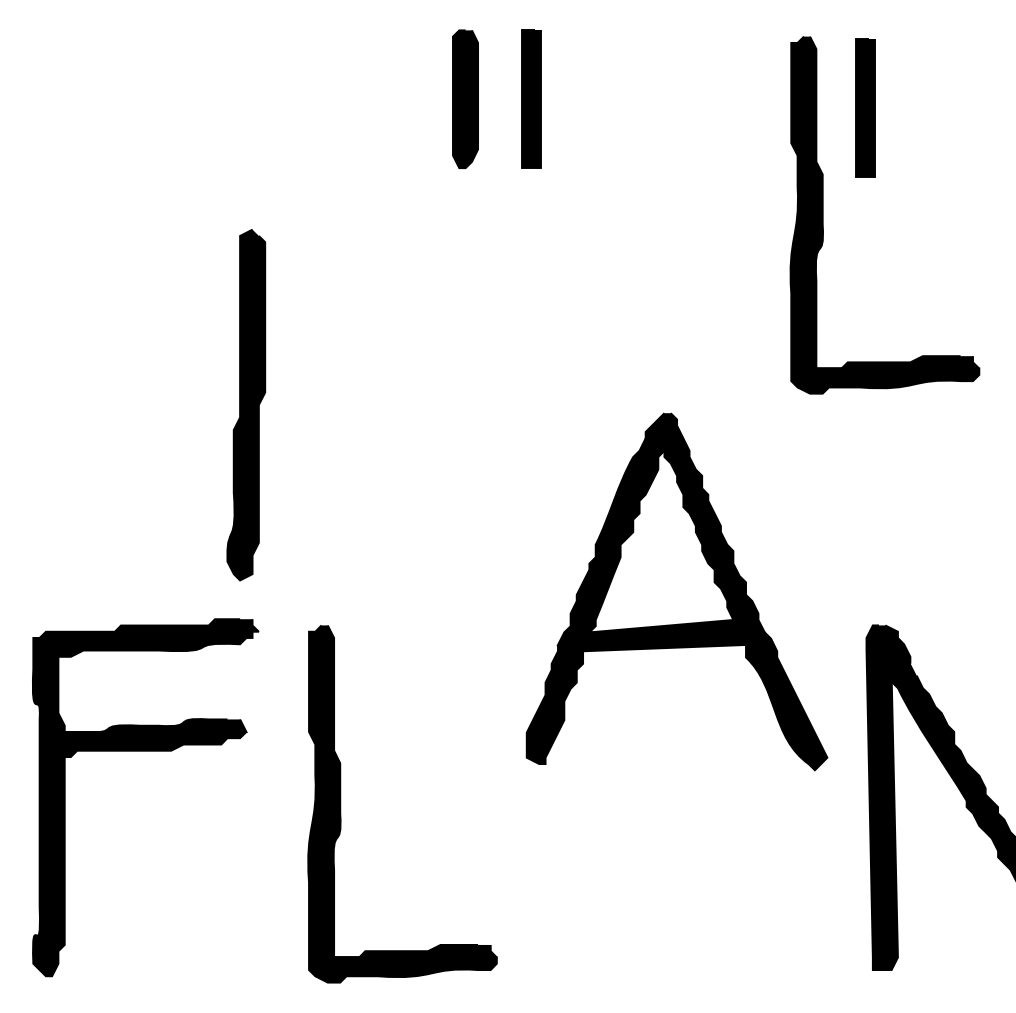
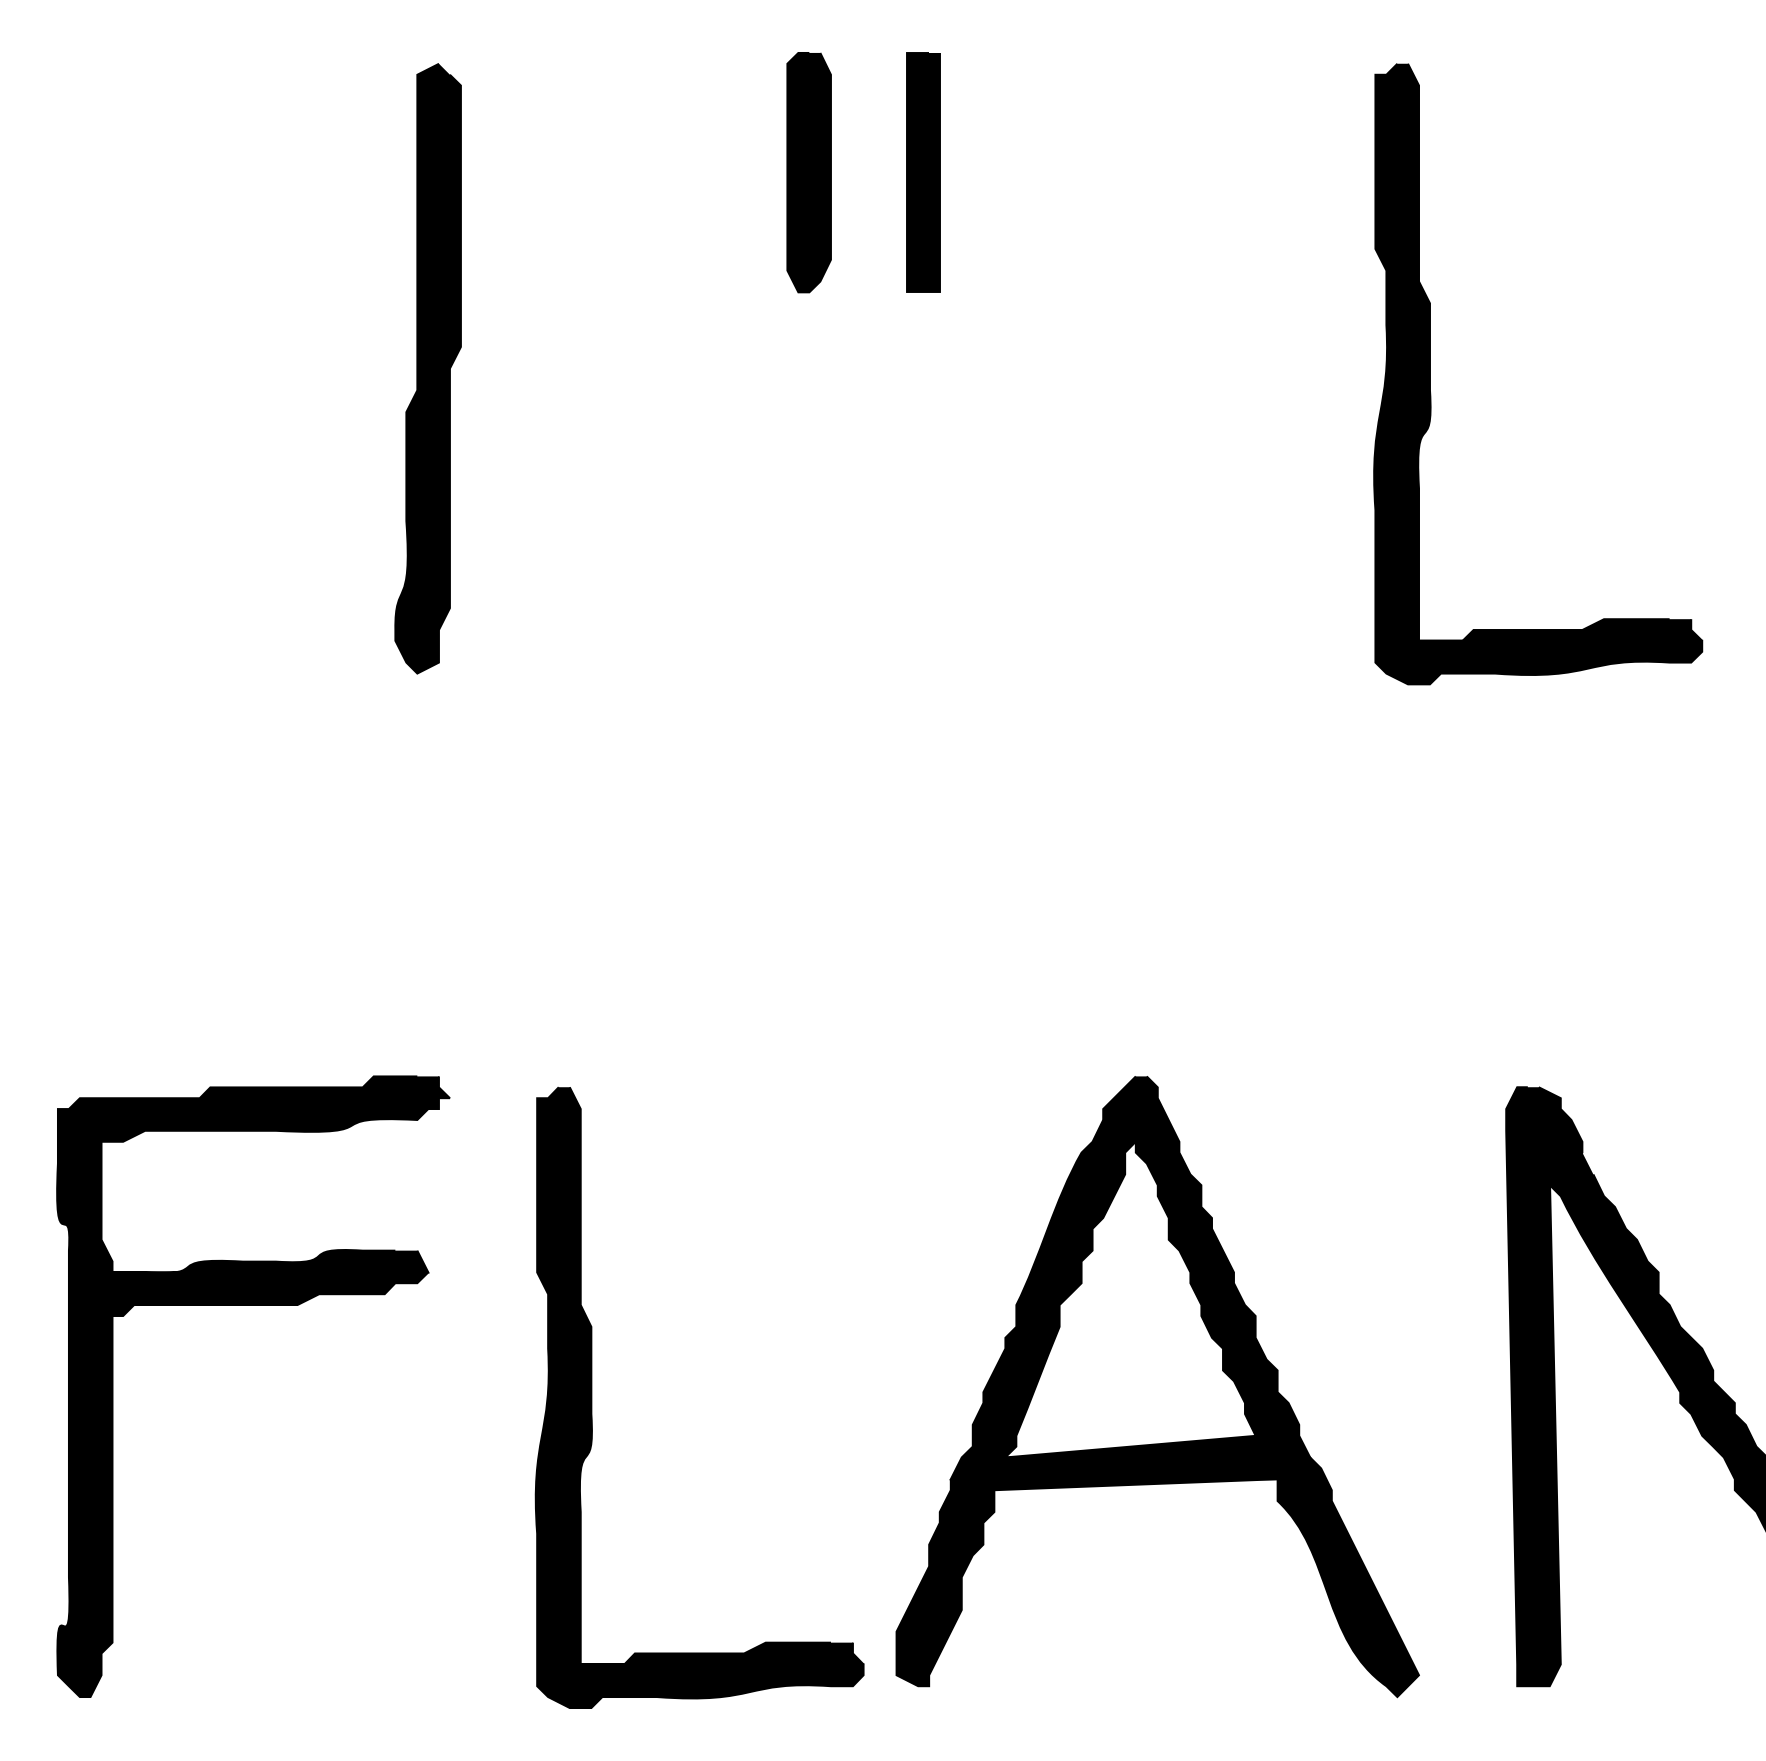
part: (865, 107) -> (1504, 186), removed
part: (246, 405) -> (428, 369), moved
part: (676, 591) -> (1156, 1386), moved

